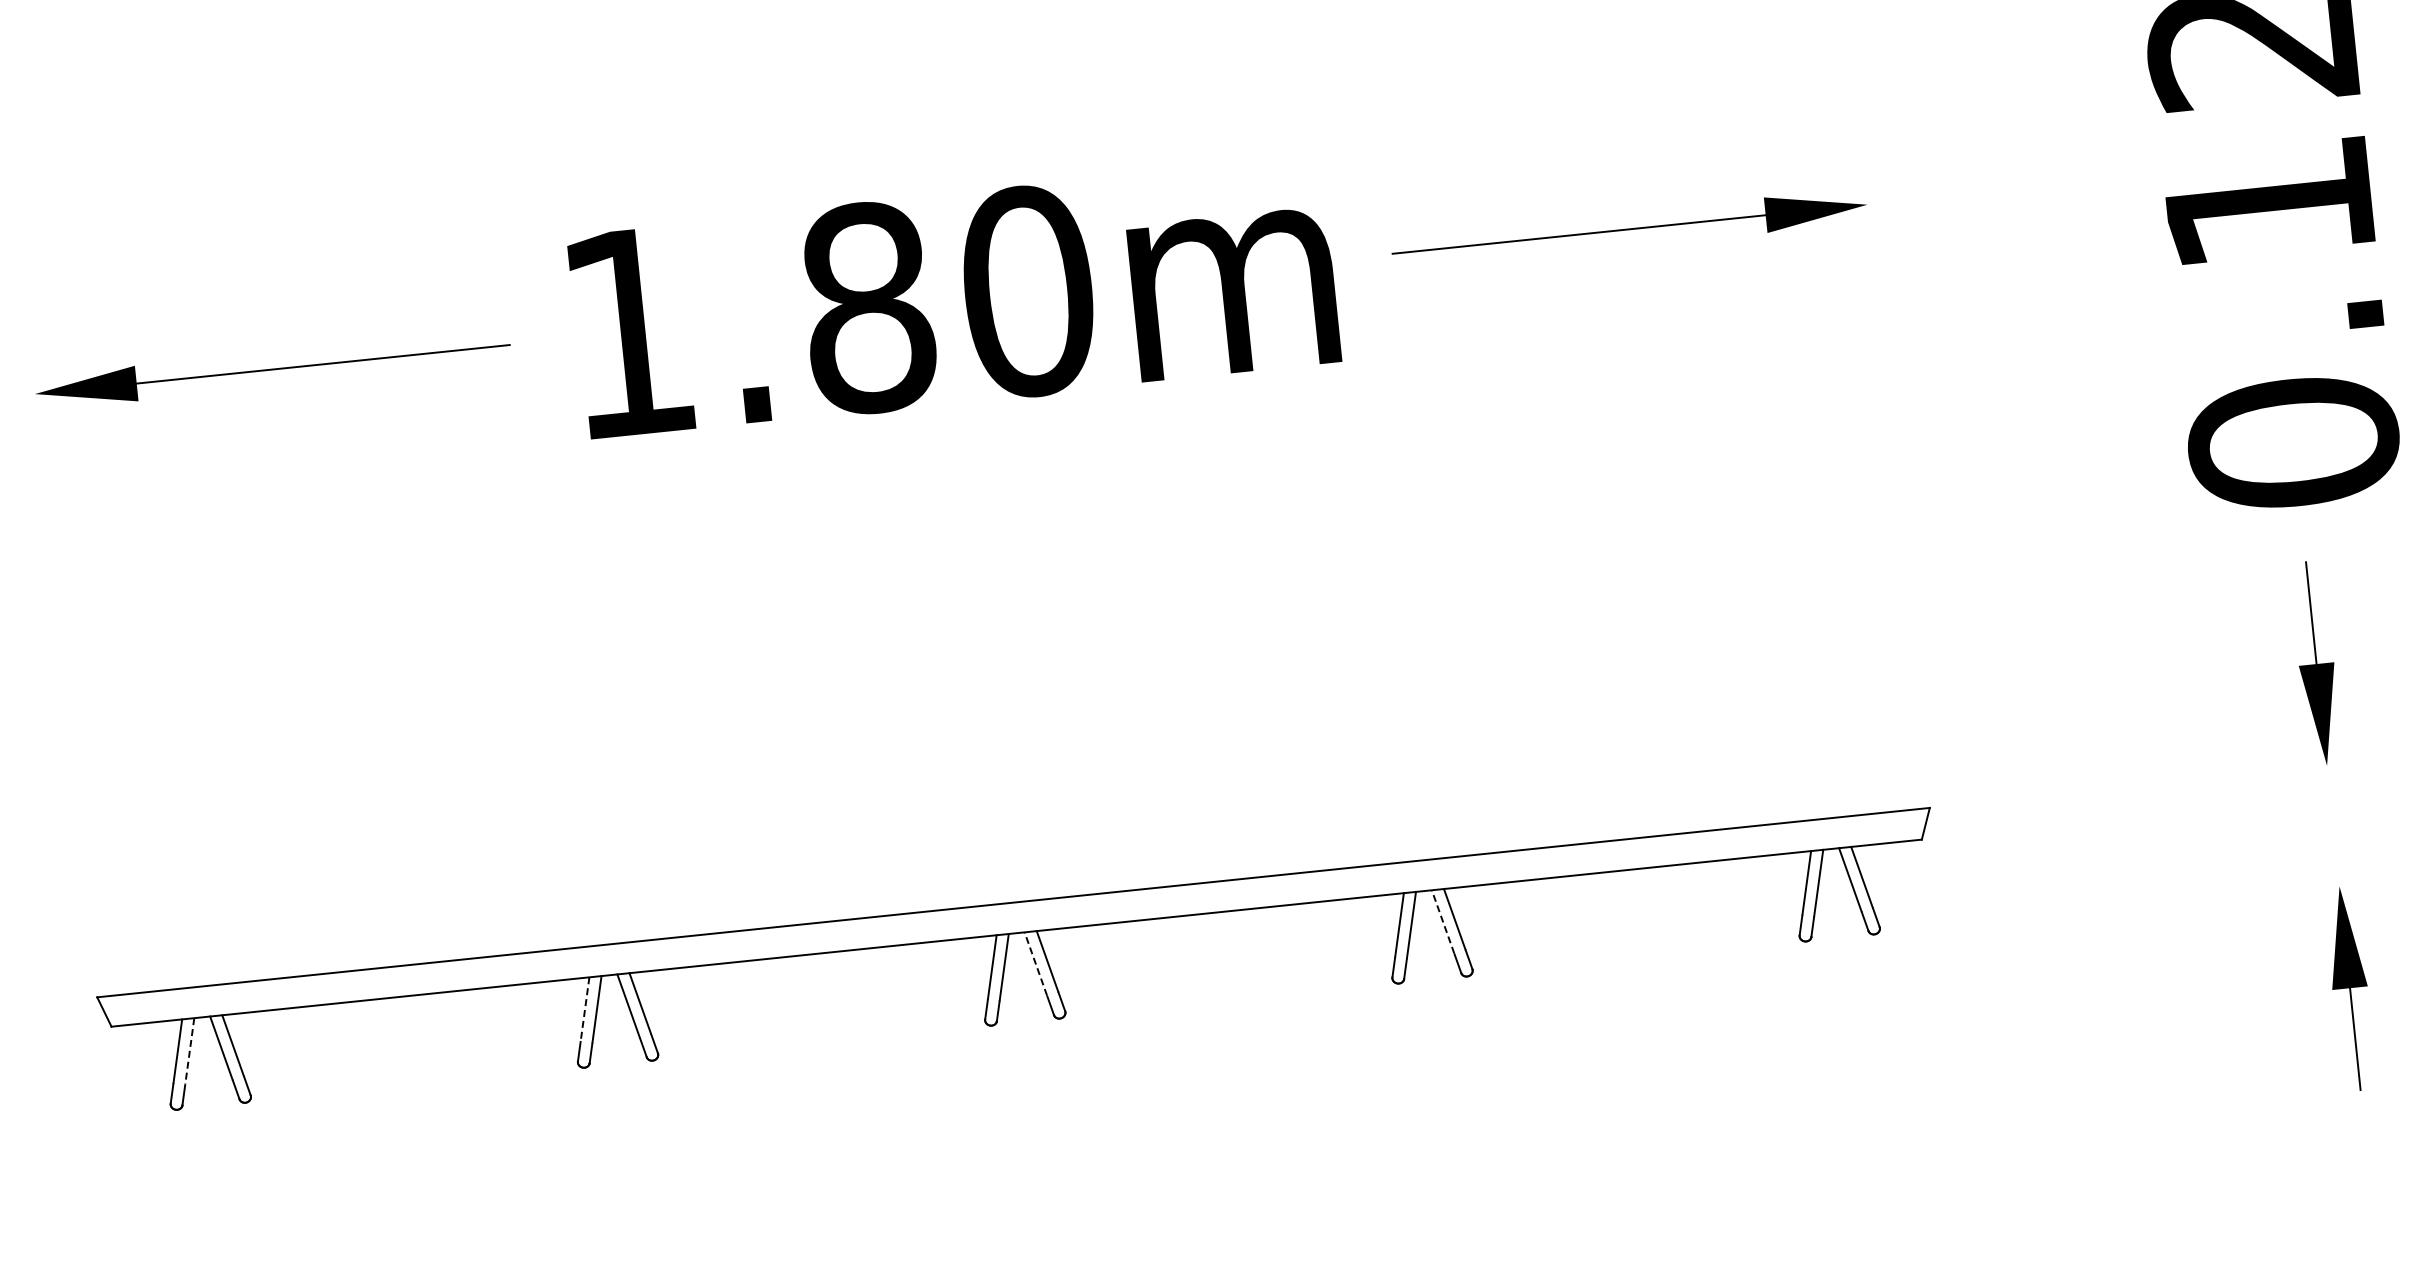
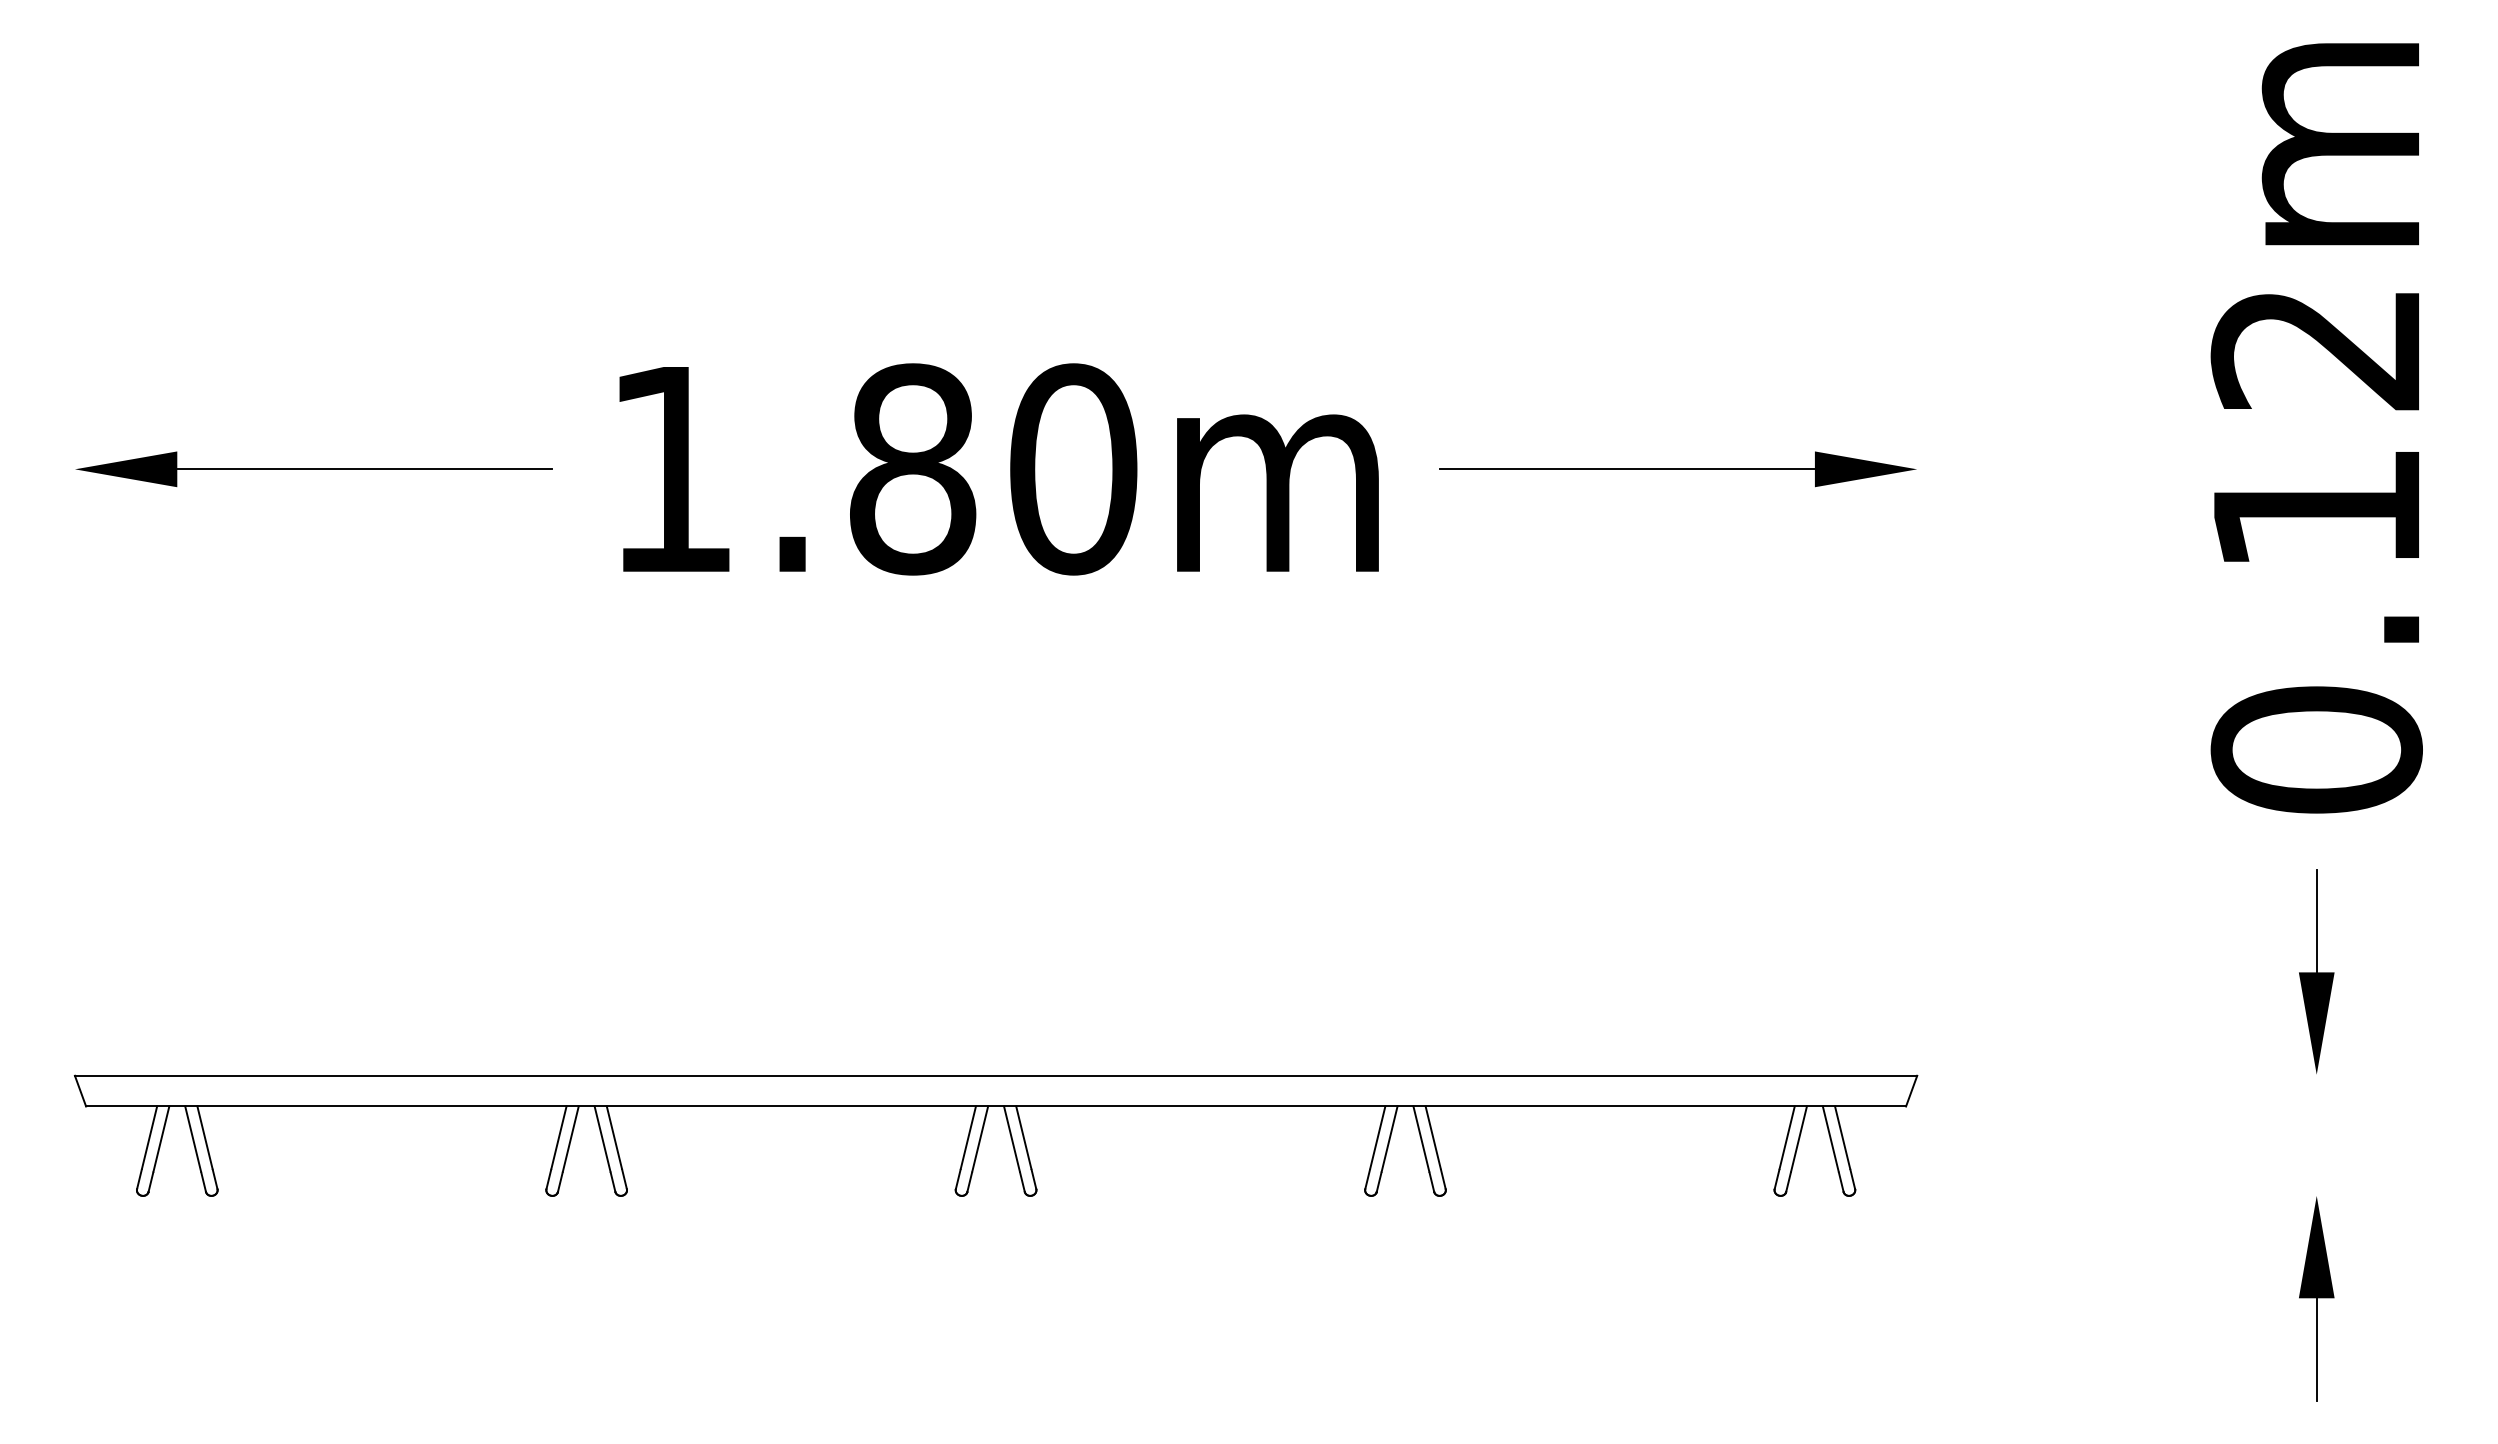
line: (1443, 922) -> (1421, 1139), dashed -> solid
line: (1035, 964) -> (1011, 1139), dashed -> solid
line: (584, 1010) -> (558, 1138), dashed -> solid
line: (189, 1051) -> (161, 1139), dashed -> solid

